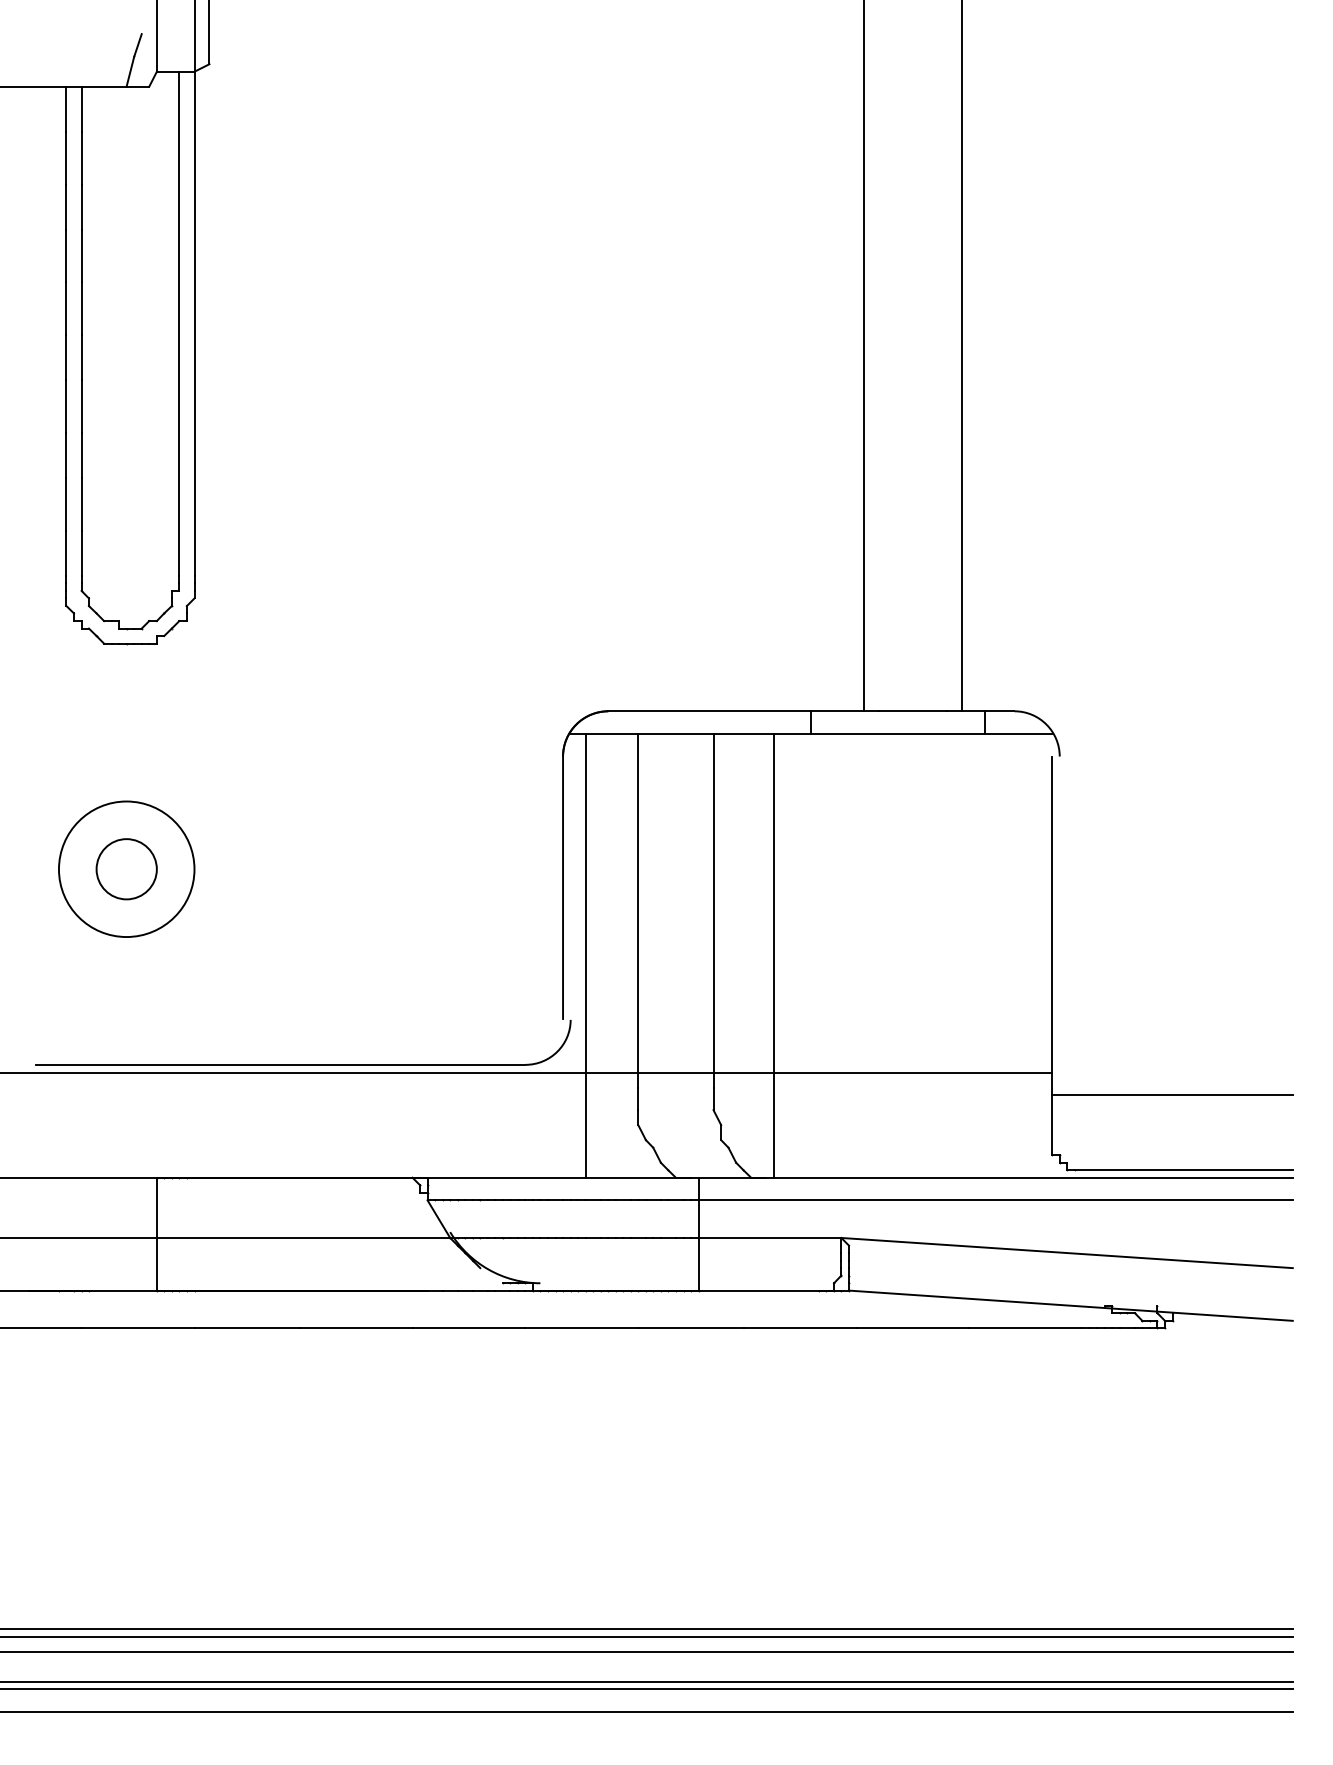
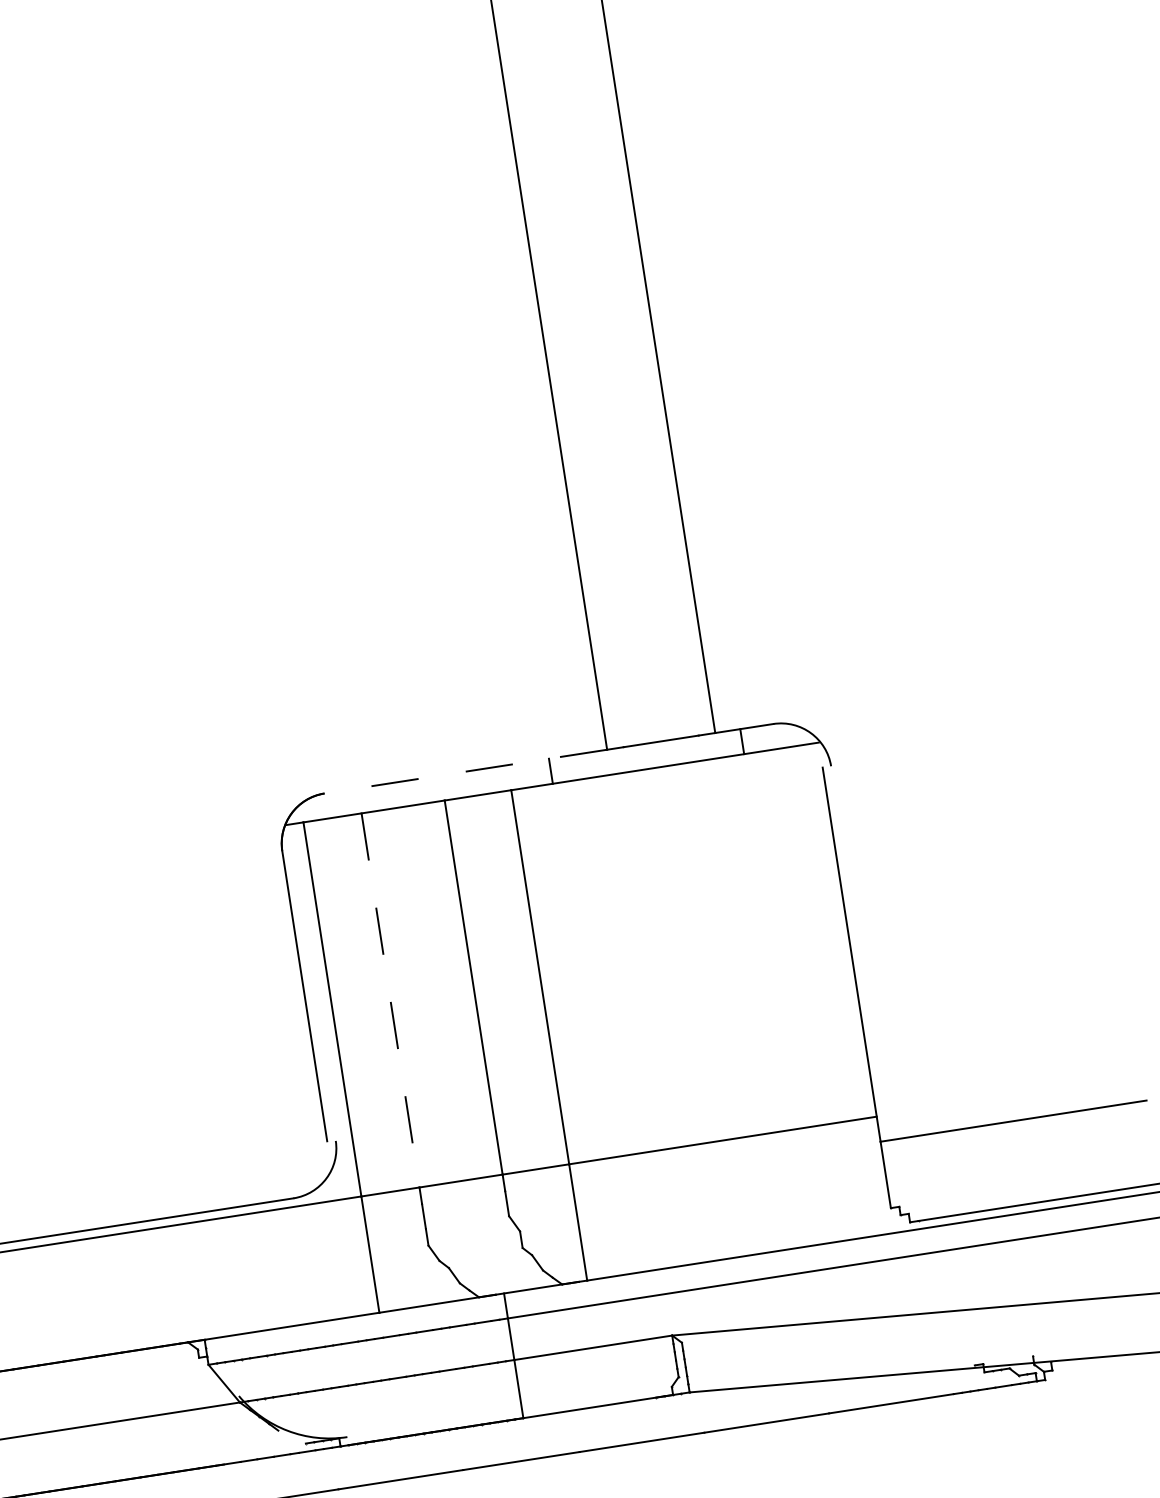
line: (736, 711) -> (466, 771), solid -> dashed
line: (638, 903) -> (390, 1000), solid -> dashed

